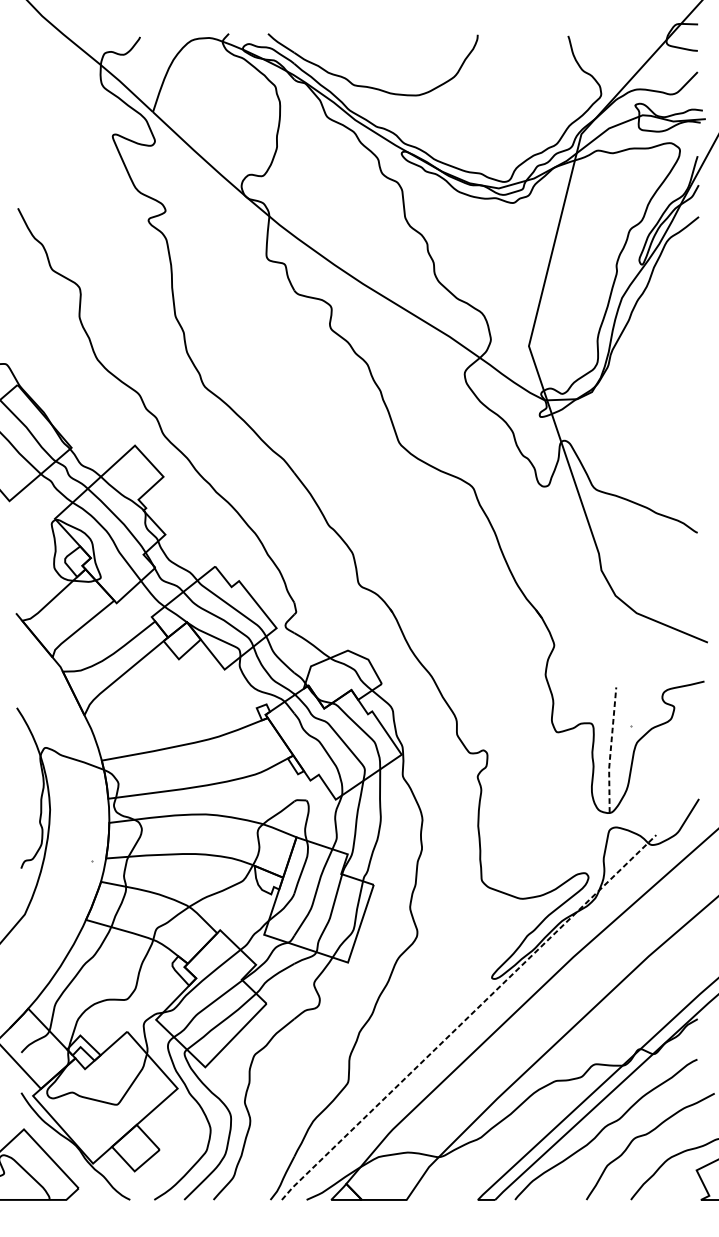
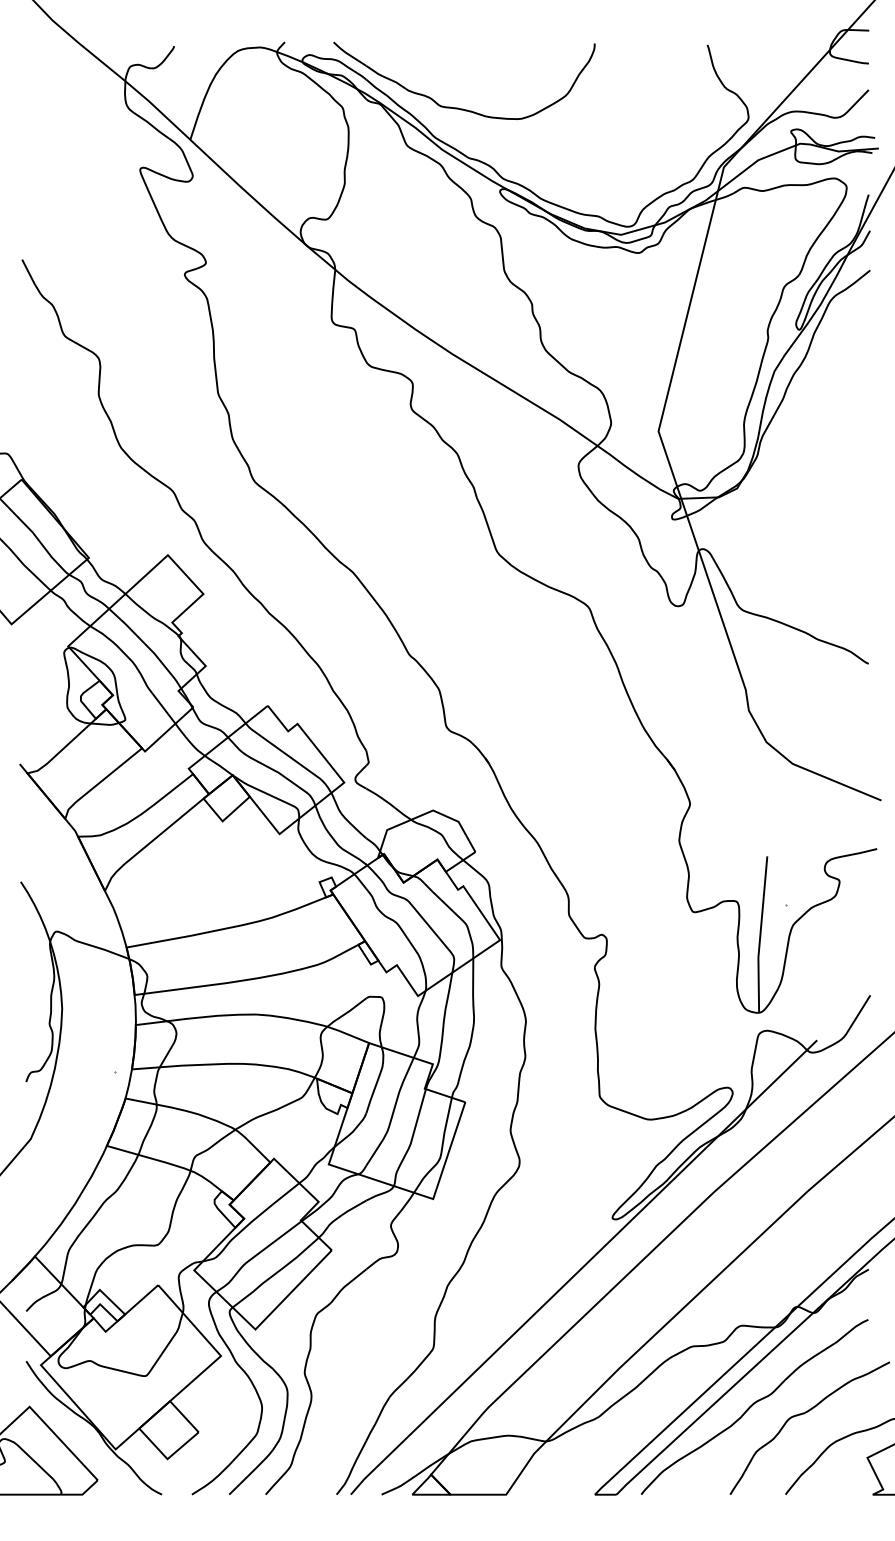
line: (610, 750) -> (760, 934), dashed -> solid
line: (468, 1017) -> (583, 1267), dashed -> solid

